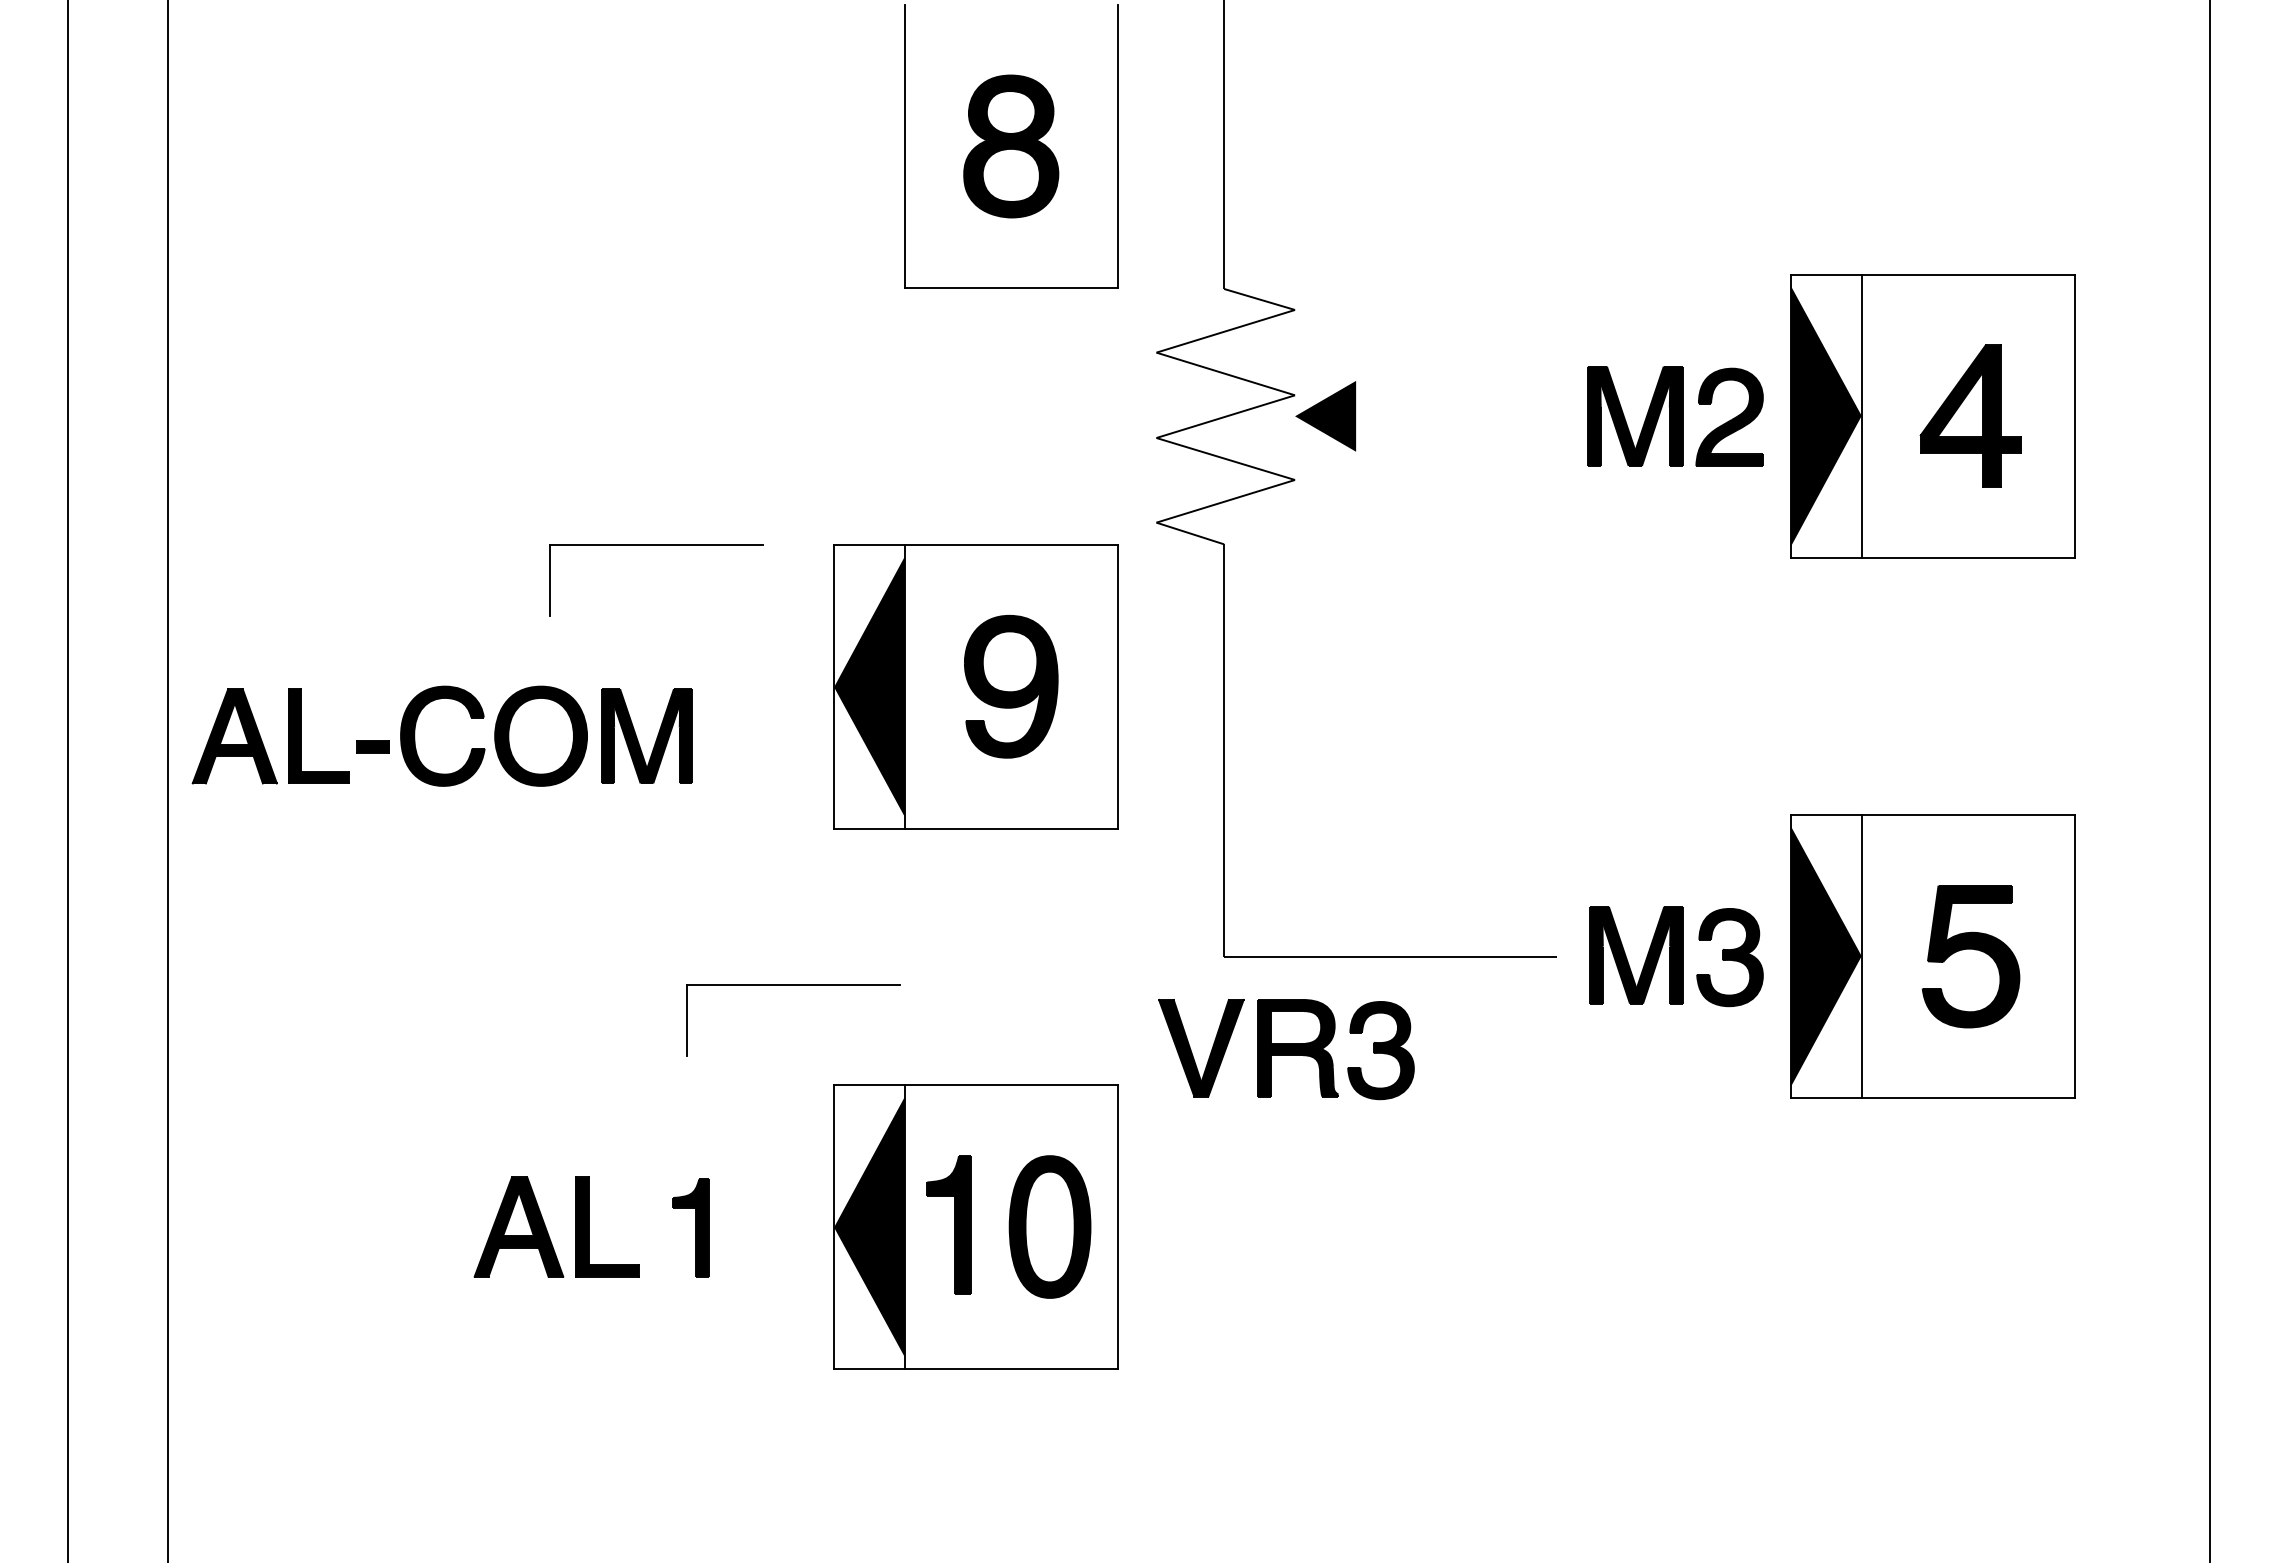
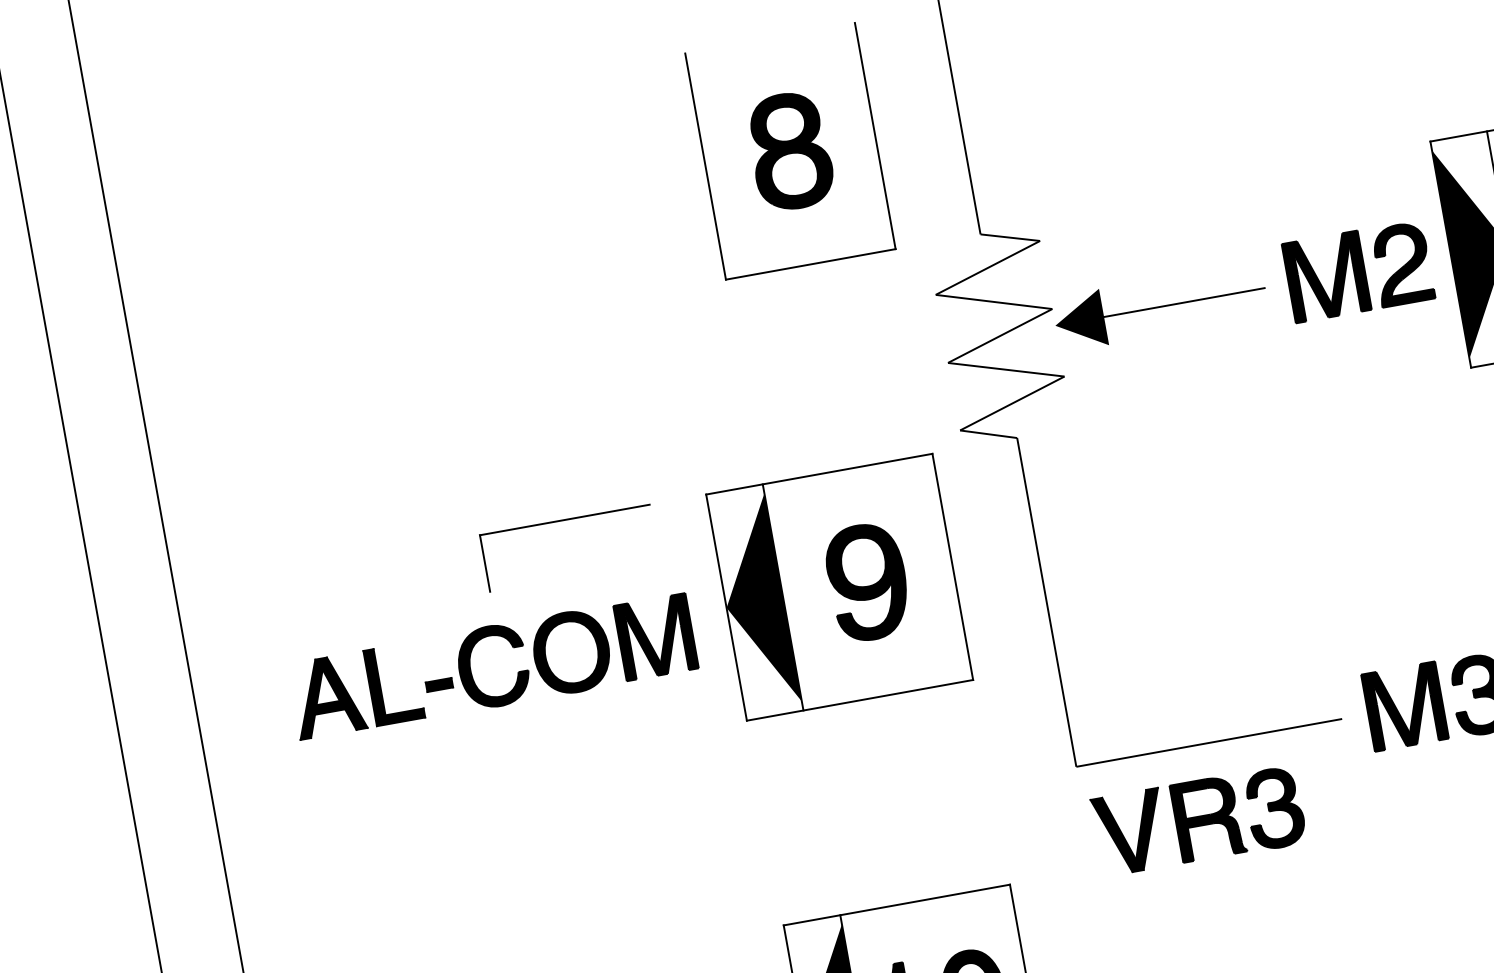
line: (1456, 416) -> (1184, 302), added
part: (415, 735) -> (471, 669), moved
part: (793, 985) -> (737, 851), removed
part: (1286, 1049) -> (1199, 821), moved

